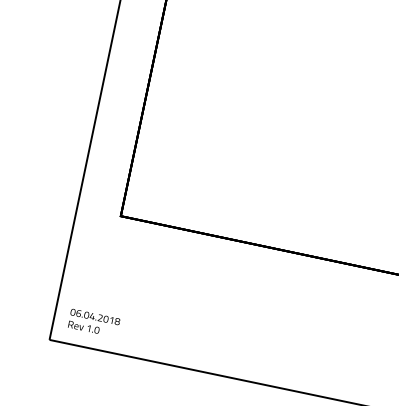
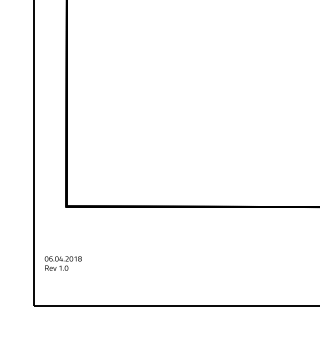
text: (92, 322) -> (62, 263), moved

